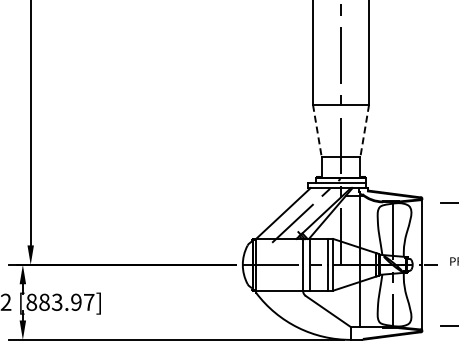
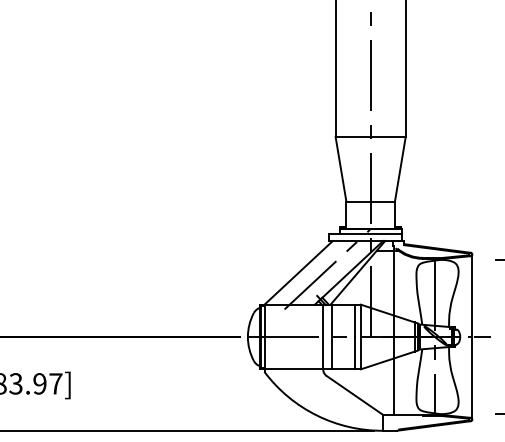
line: (317, 131) -> (341, 170), dashed -> solid
line: (364, 131) -> (399, 170), dashed -> solid

